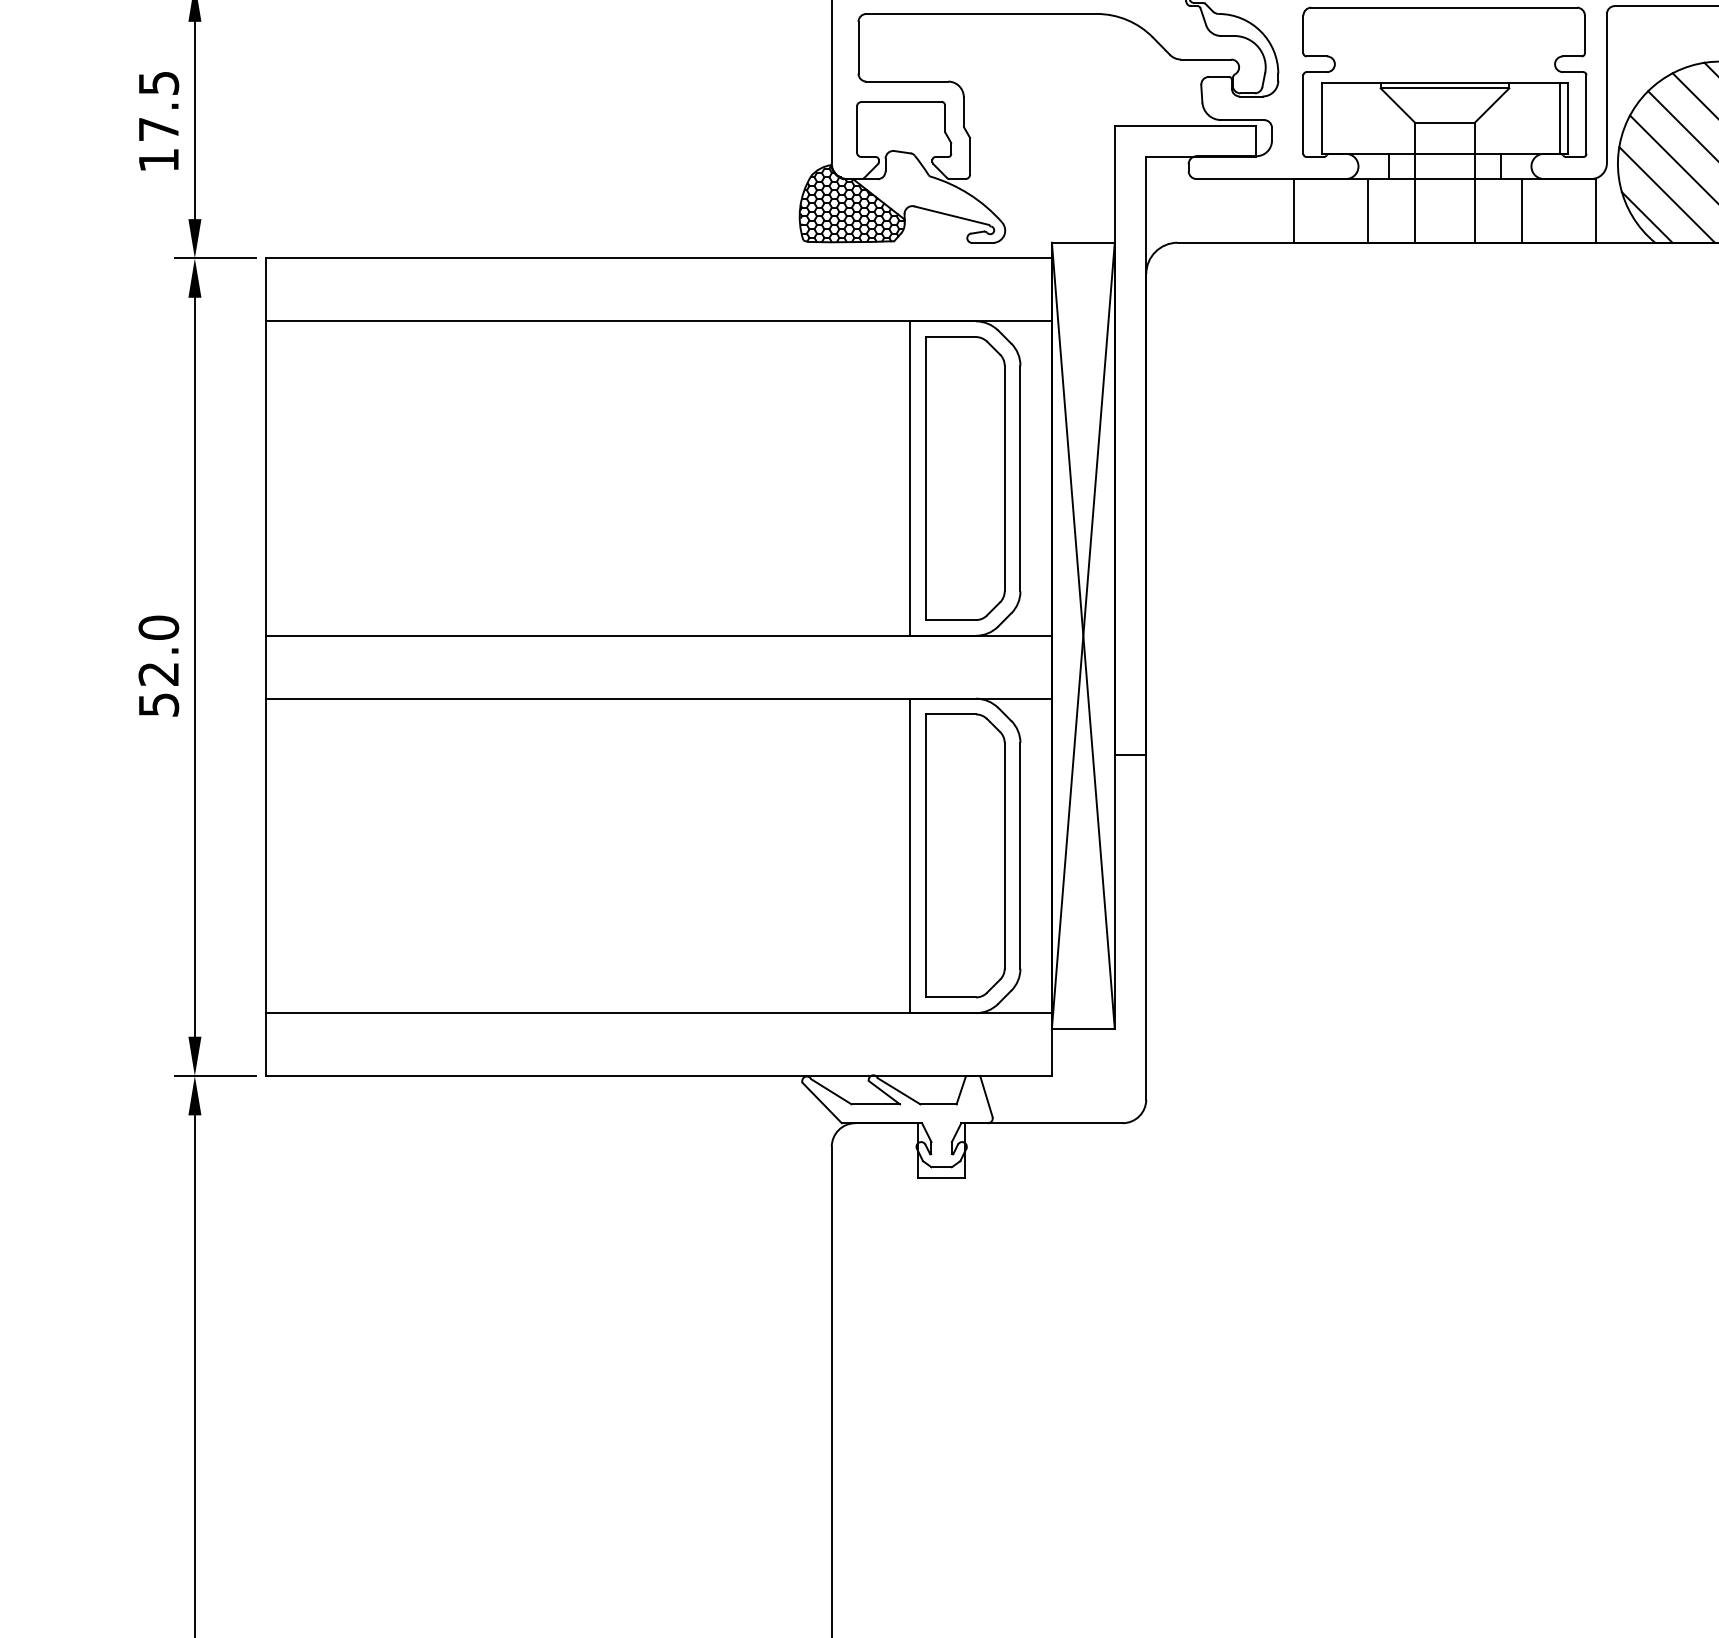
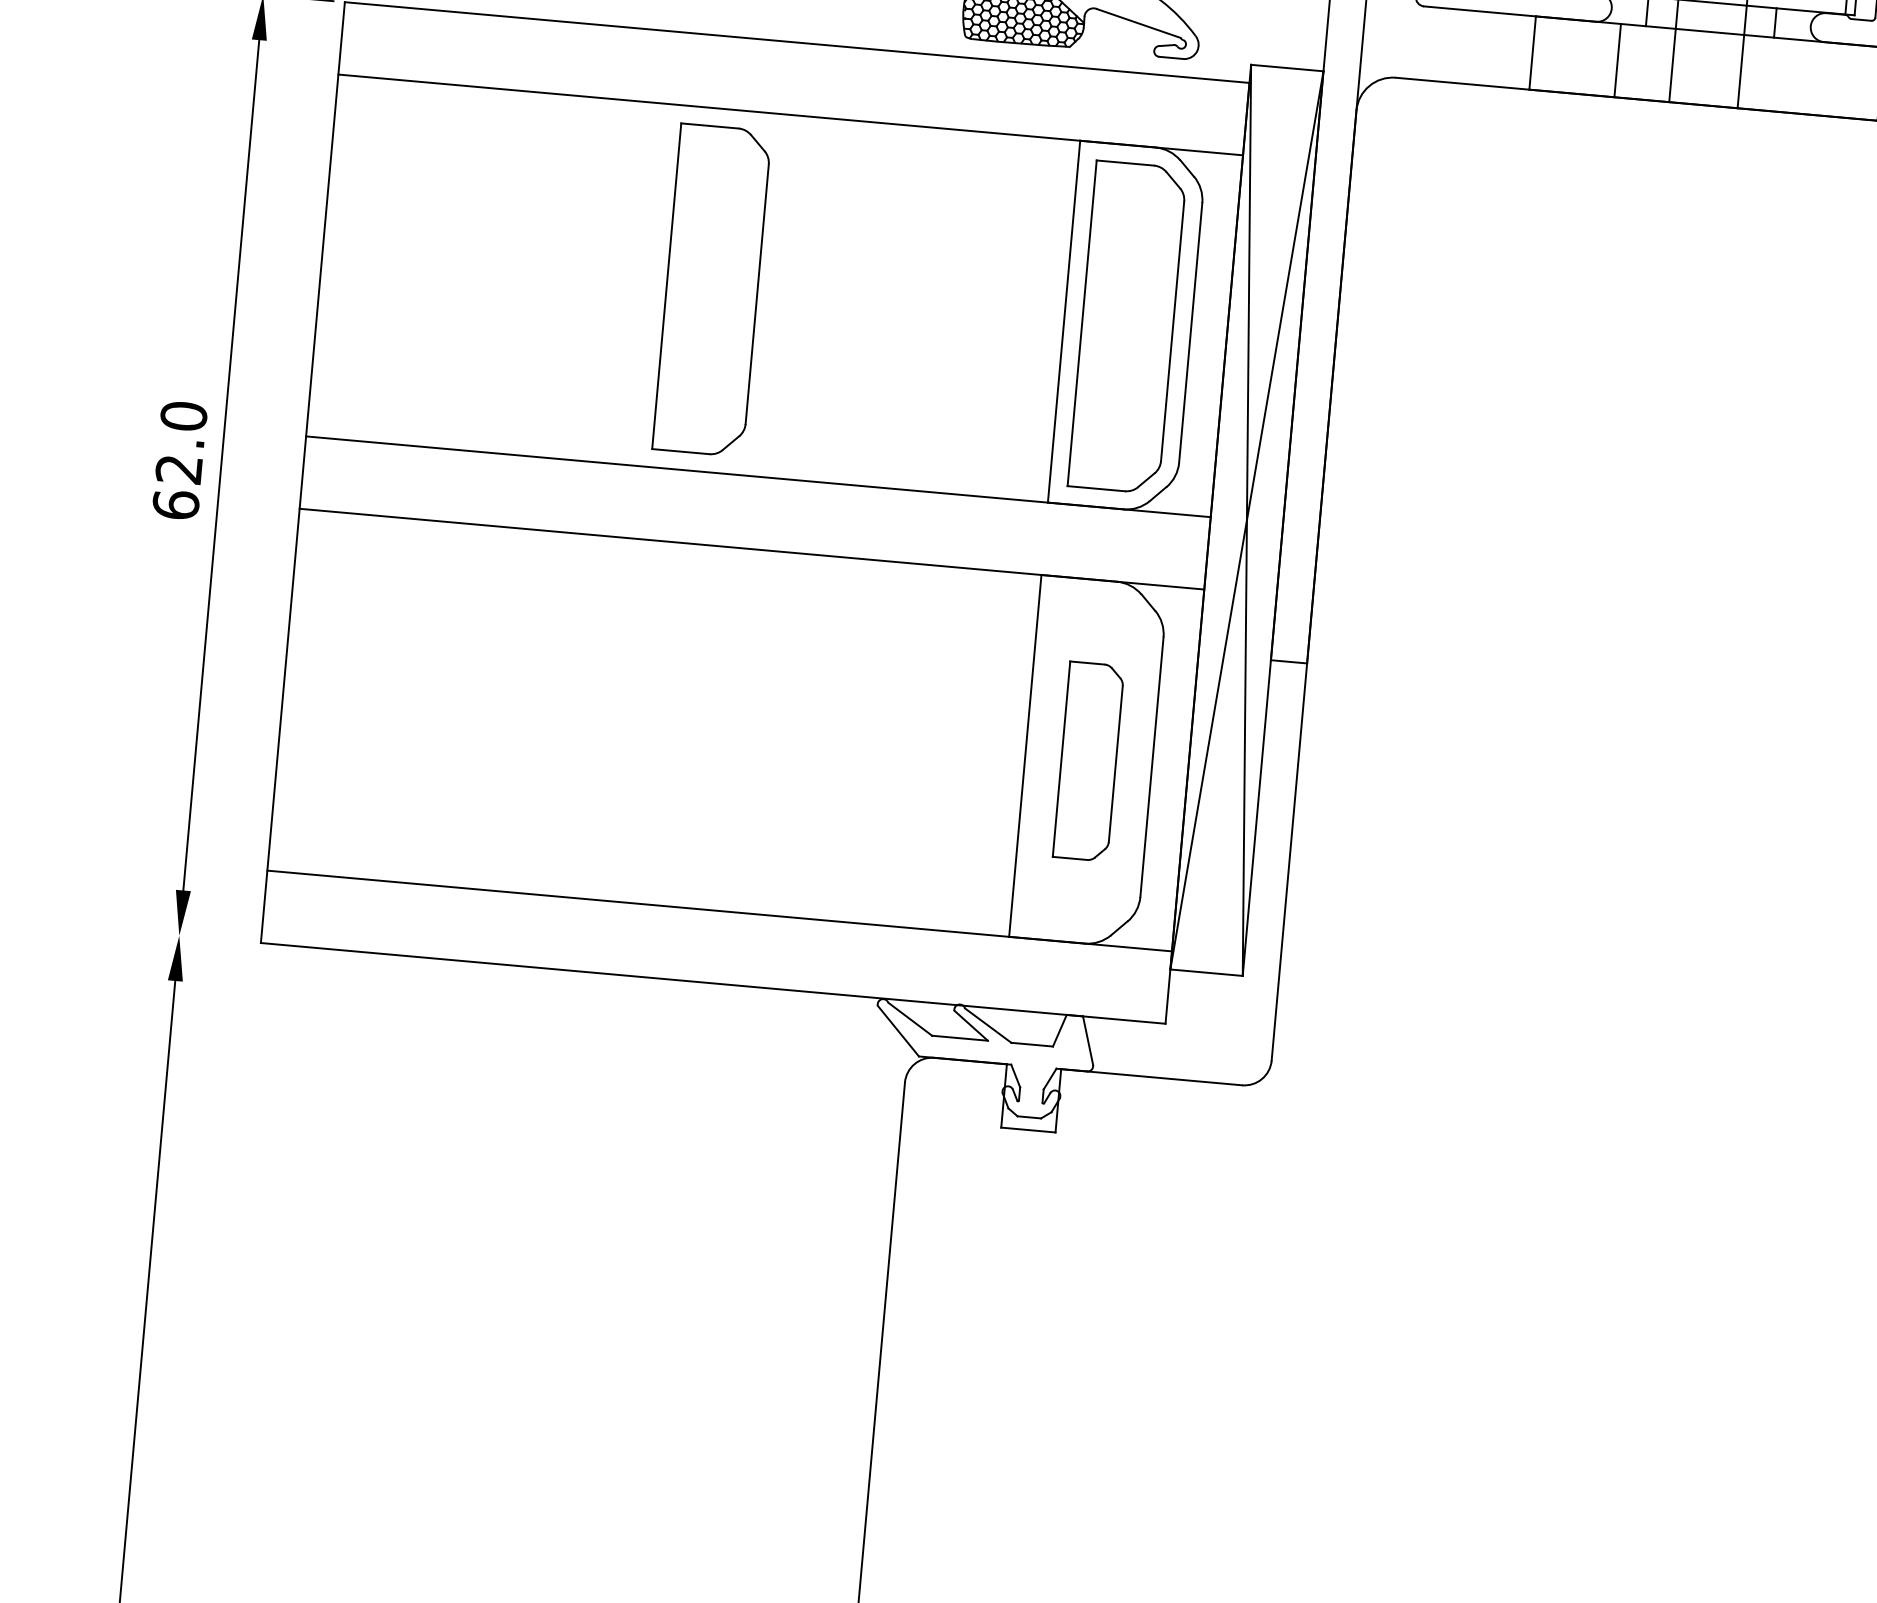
line: (1522, 210) -> (1795, 76), removed
part: (604, 478) -> (712, 290), added
text: (158, 704) -> (175, 504), 52.0 -> 62.0
part: (965, 855) -> (1088, 761), size x0.6
line: (215, 1076) -> (203, 938), removed

